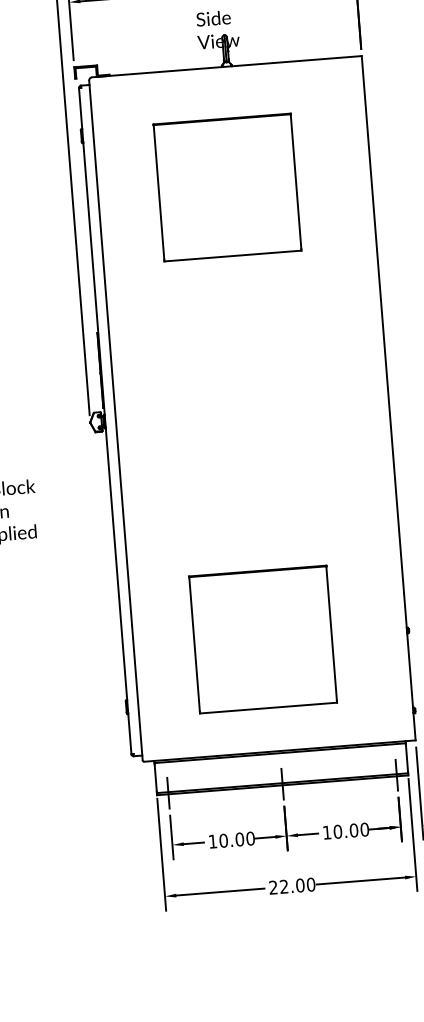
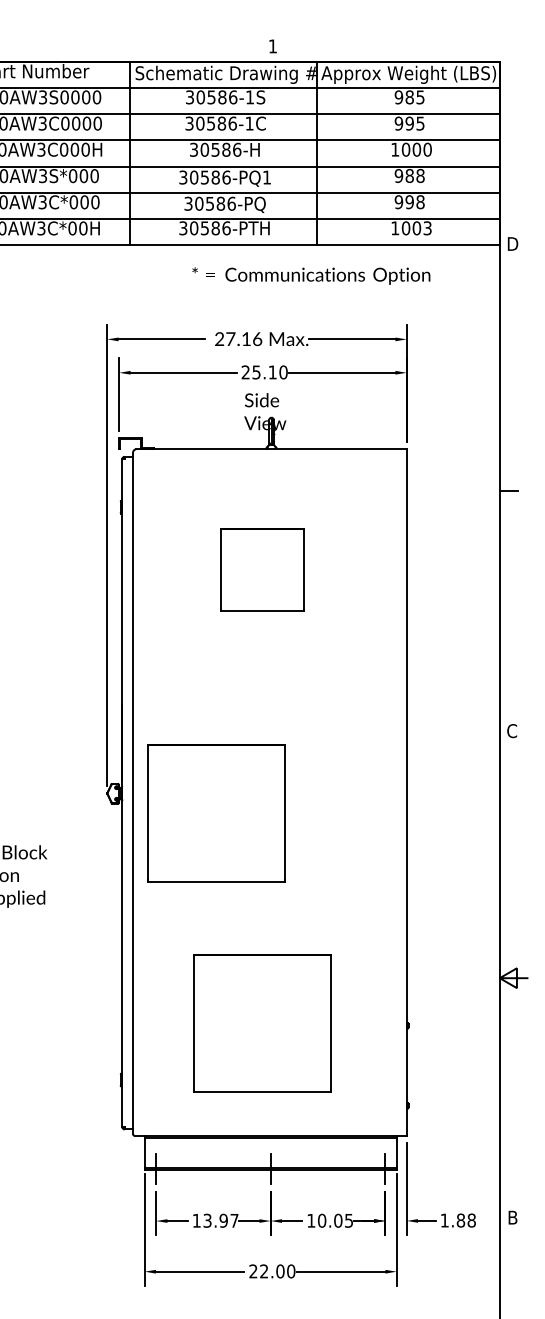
part: (227, 187) -> (262, 569), size x0.6
part: (200, 434) -> (216, 813), added
text: (364, 829) -> (348, 1220), 10.00 -> 10.05
text: (236, 839) -> (220, 1220), 10.00 -> 13.97

